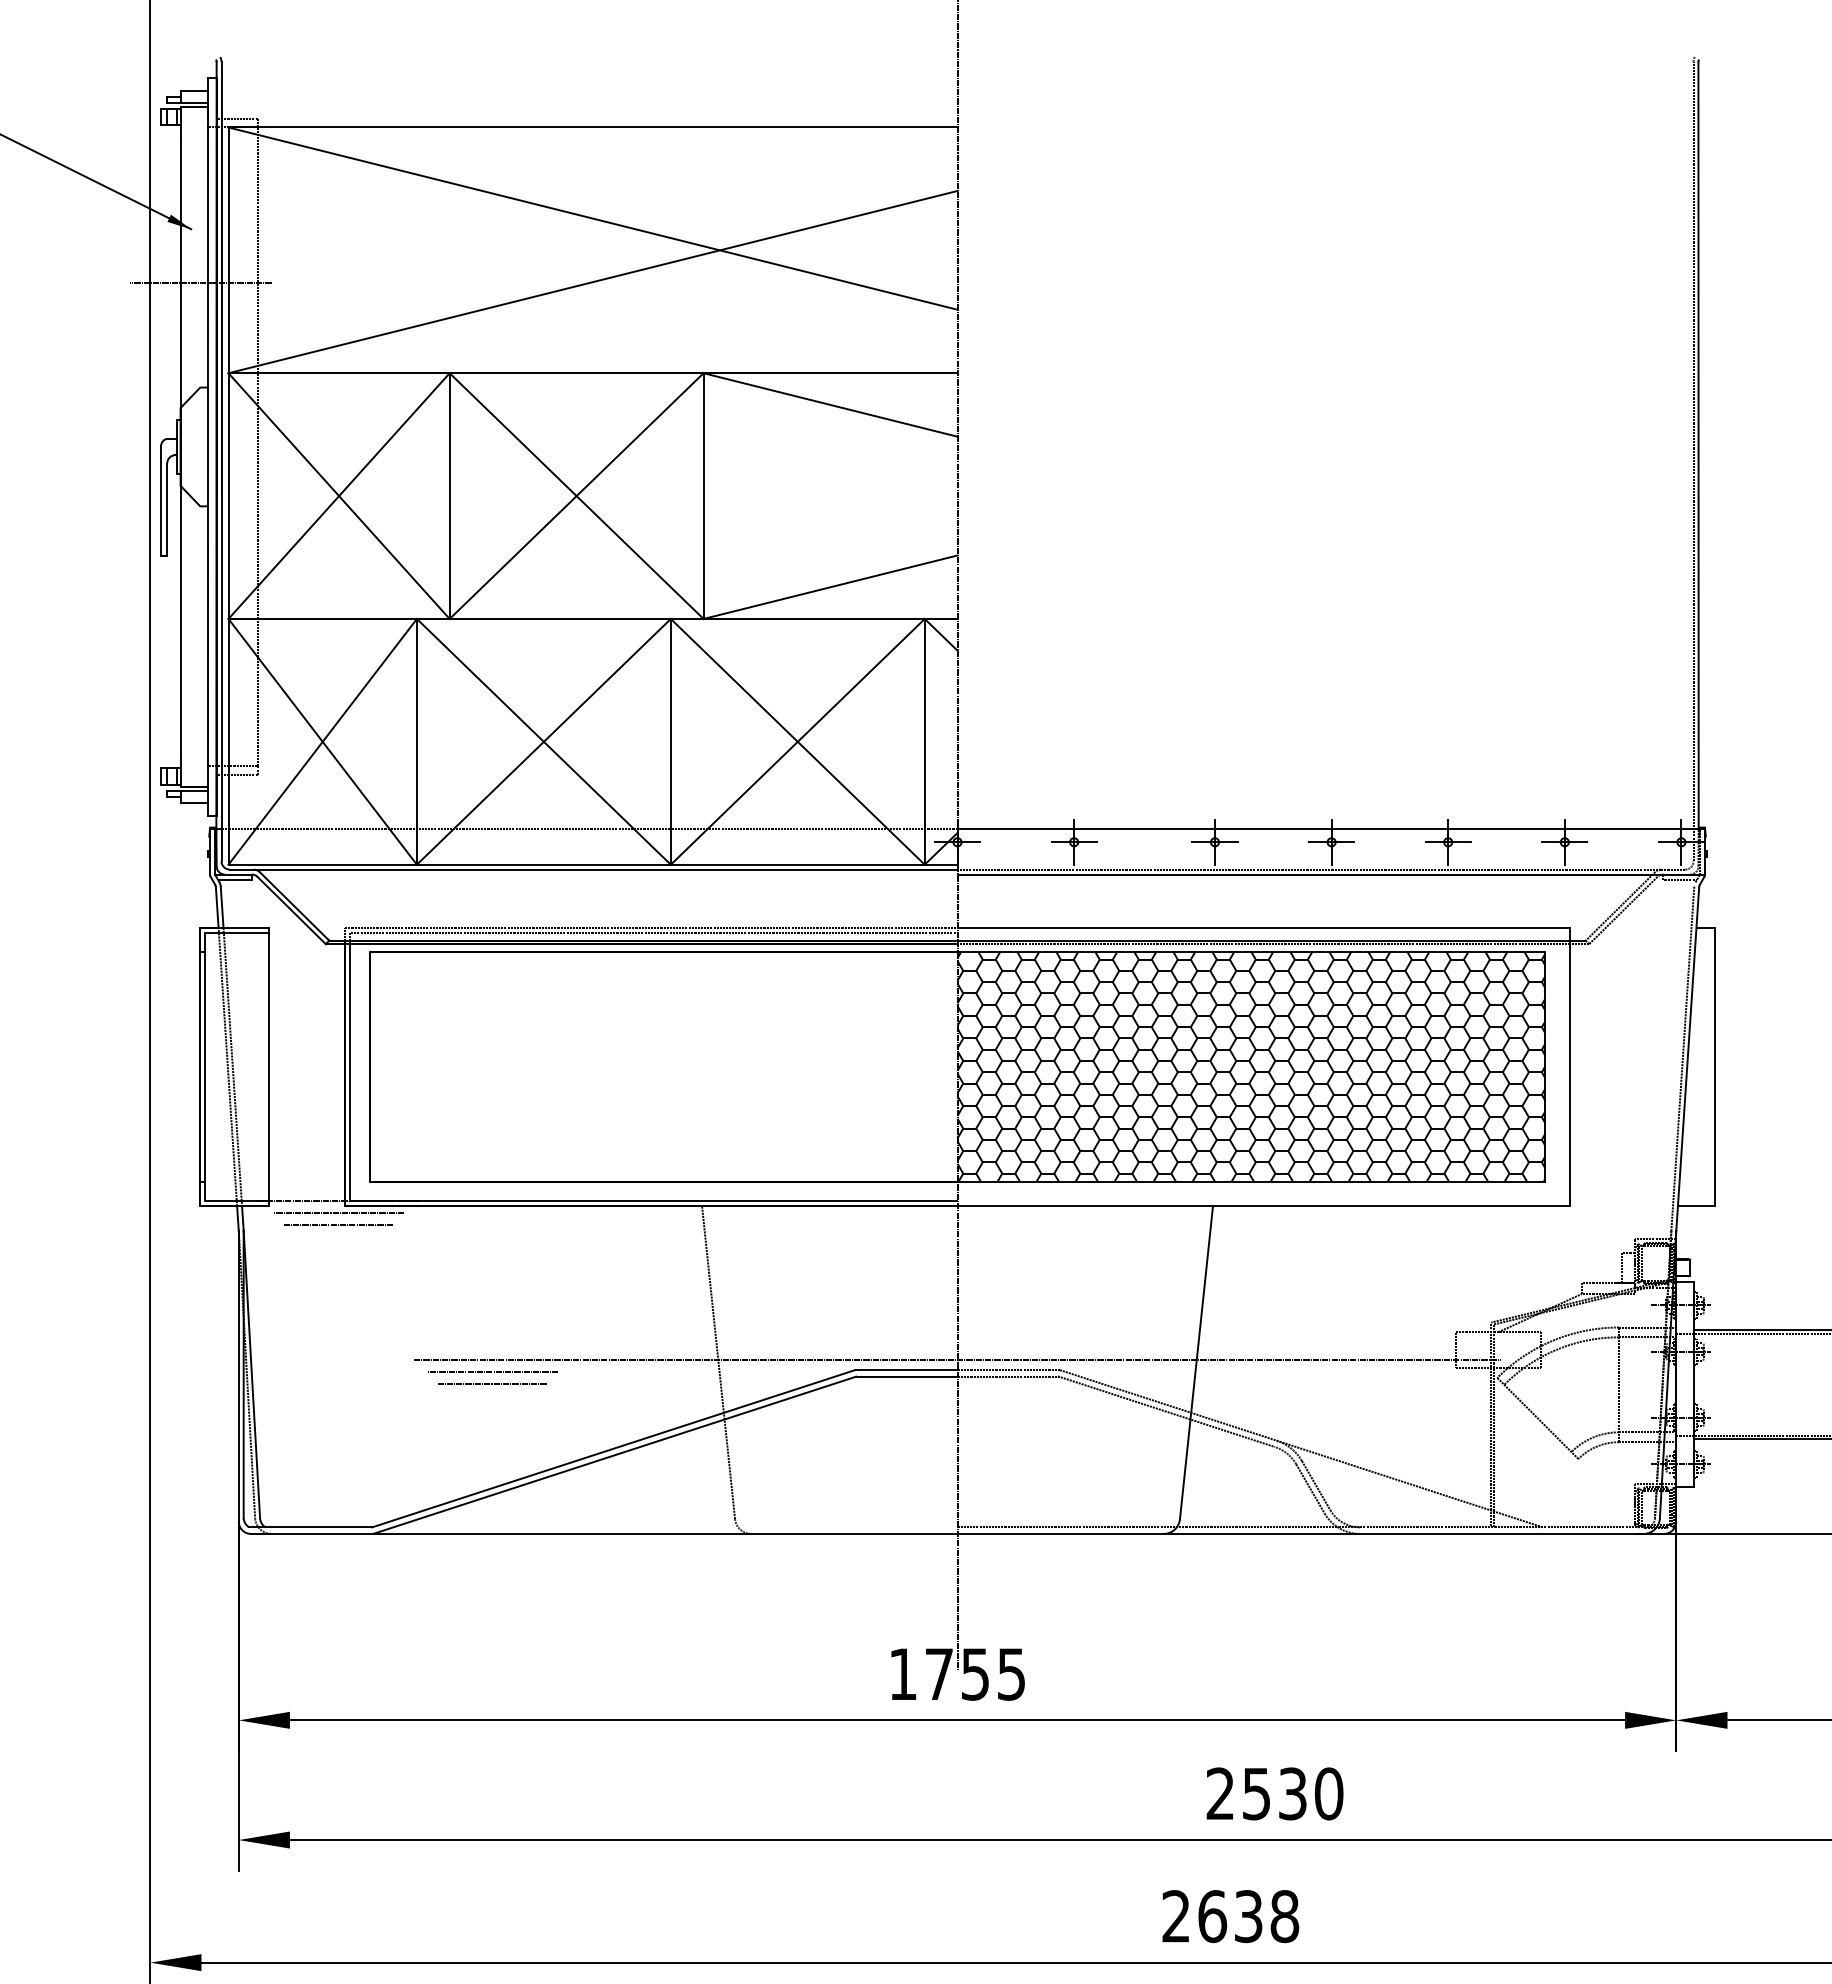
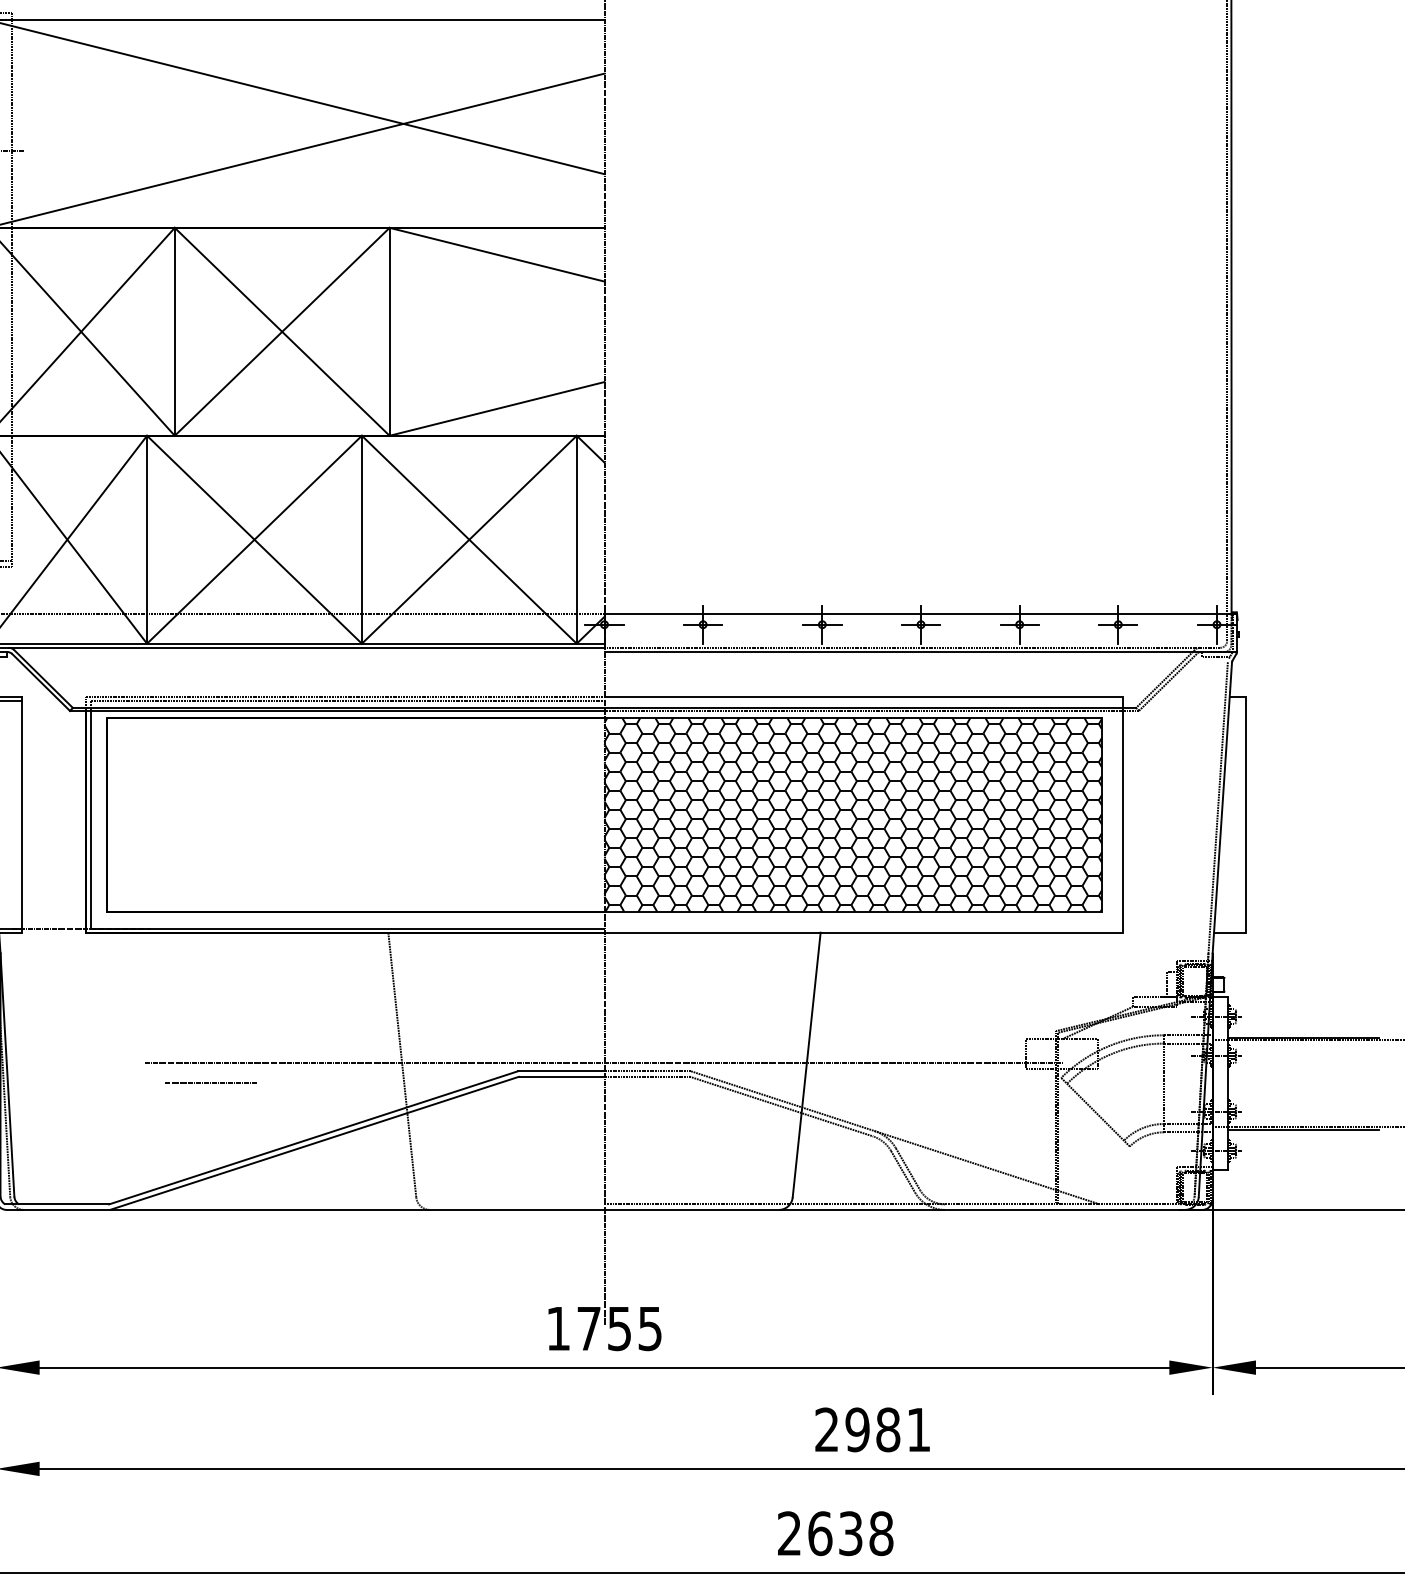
line: (338, 1213) -> (80, 938), removed
line: (338, 1224) -> (80, 948), removed
line: (491, 1371) -> (210, 1072), removed
text: (1292, 1793) -> (887, 1429), 2530 -> 2981

